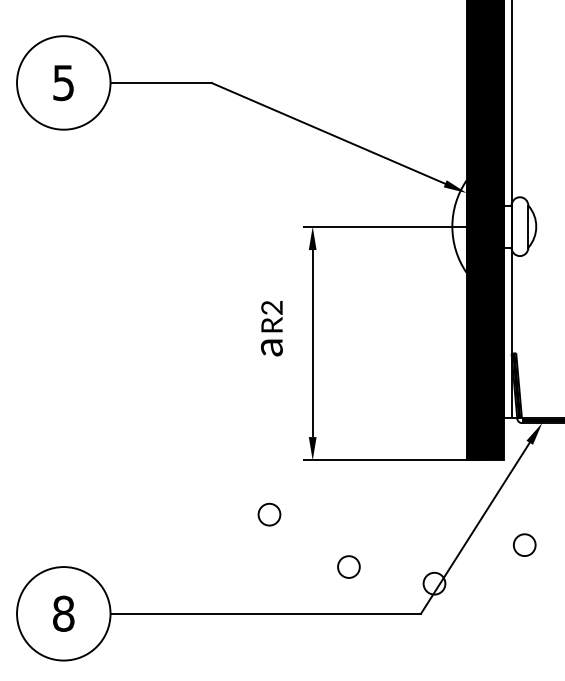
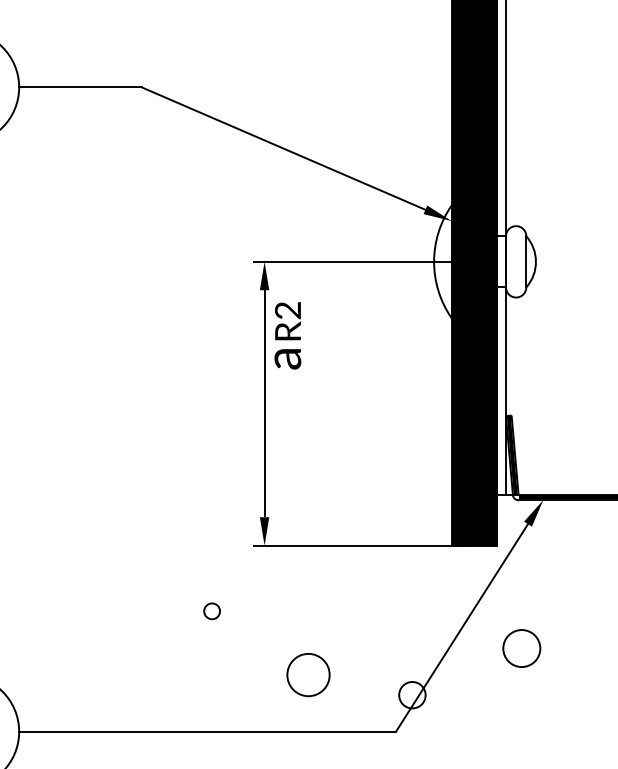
text: (271, 328) -> (287, 335), moved
circle: (269, 514) -> (212, 611), size x0.6
circle: (524, 544) -> (521, 647), size x1.4
circle: (348, 566) -> (308, 674), size x1.6

